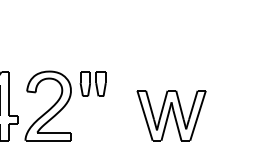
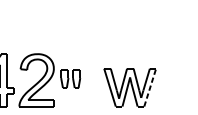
part: (92, 83) -> (70, 78), moved
line: (198, 115) -> (150, 87), solid -> dashed

